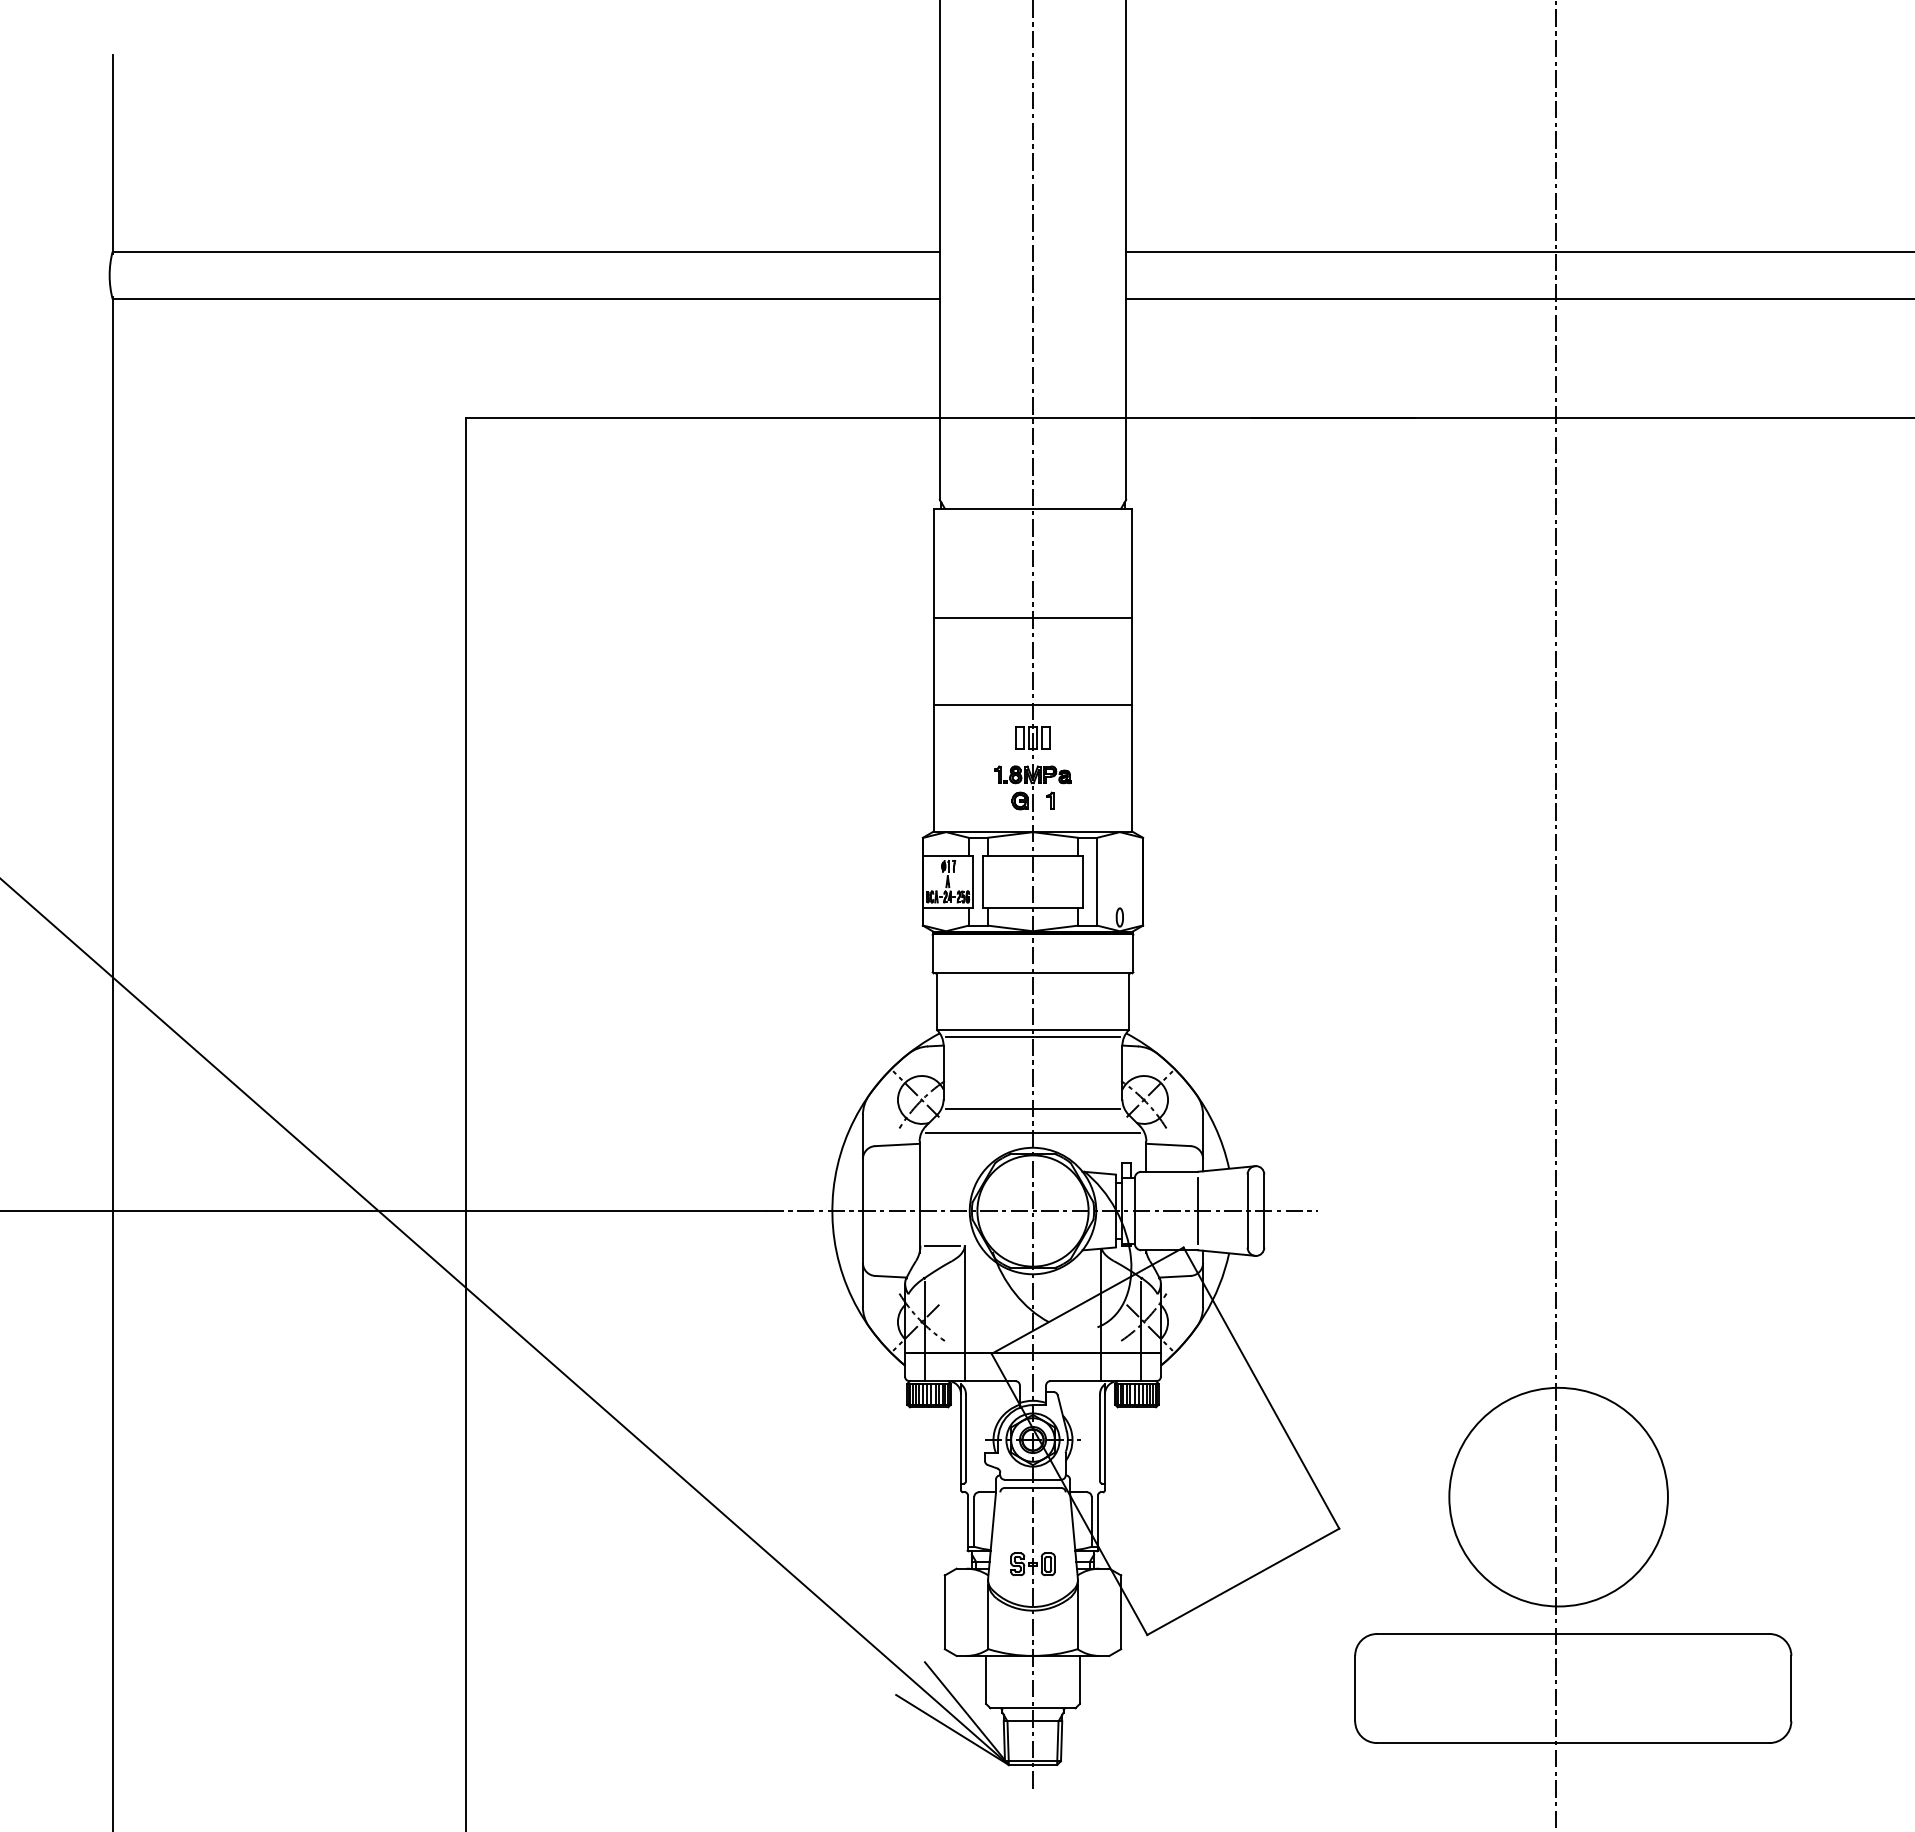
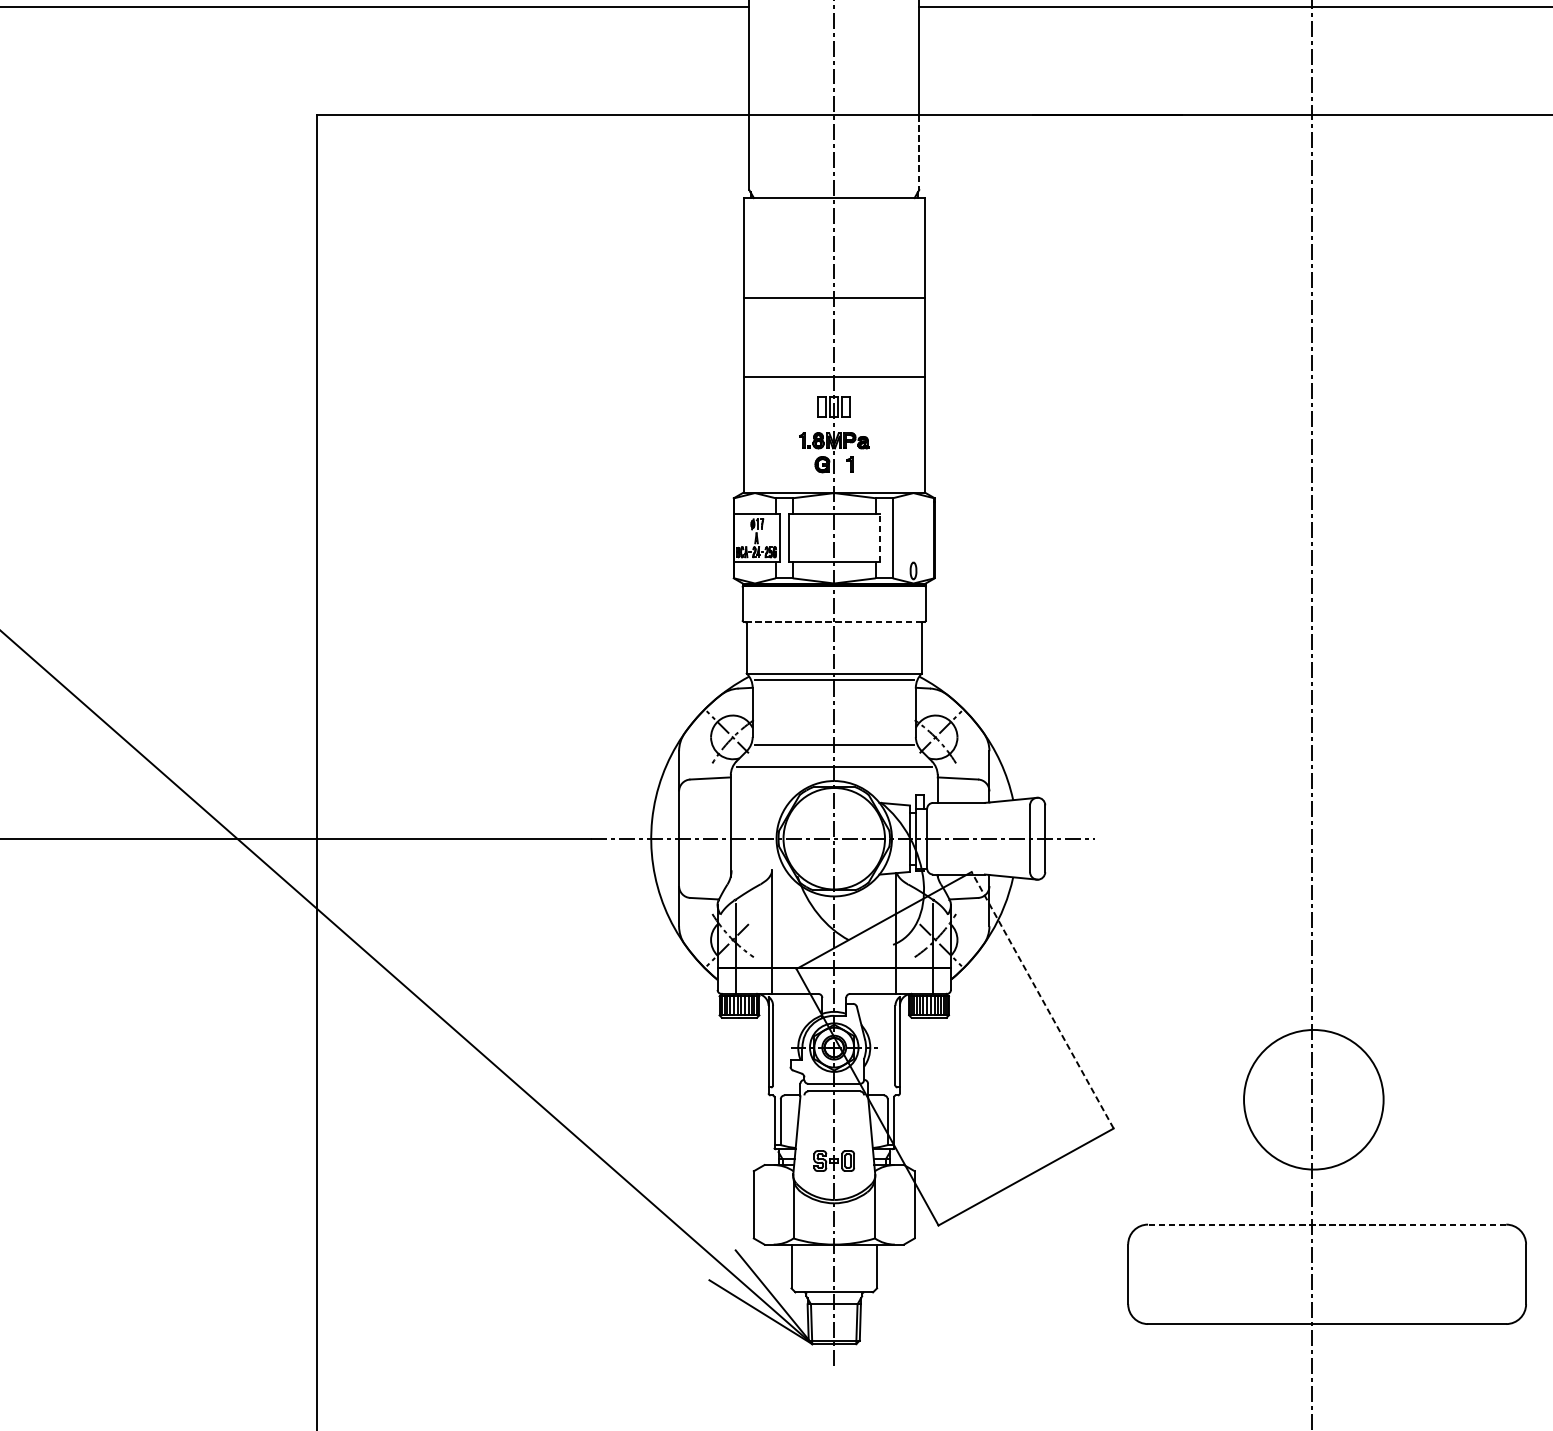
line: (1126, 459) -> (919, 153), solid -> dashed
line: (1082, 881) -> (879, 538), solid -> dashed
line: (1033, 973) -> (834, 622), solid -> dashed
line: (1198, 1210) -> (985, 838), removed
line: (942, 1245) -> (751, 870), removed
line: (1261, 1388) -> (1042, 1000), solid -> dashed
circle: (1558, 1496) -> (1313, 1099), size x0.7
line: (1572, 1634) -> (1326, 1225), solid -> dashed

